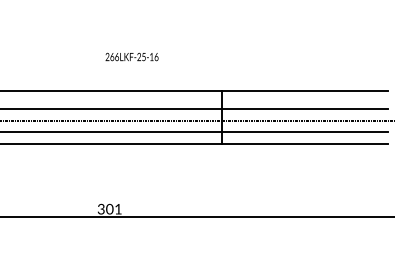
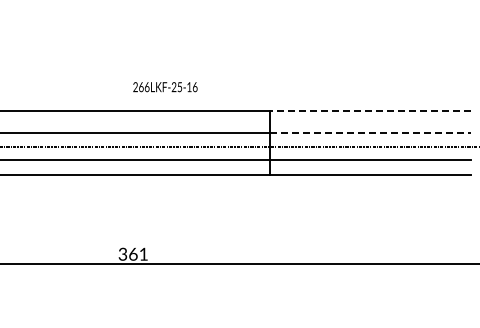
text: (132, 57) -> (165, 87), moved
line: (304, 91) -> (370, 110), solid -> dashed
line: (304, 109) -> (370, 132), solid -> dashed
text: (109, 208) -> (132, 253), 301 -> 361

